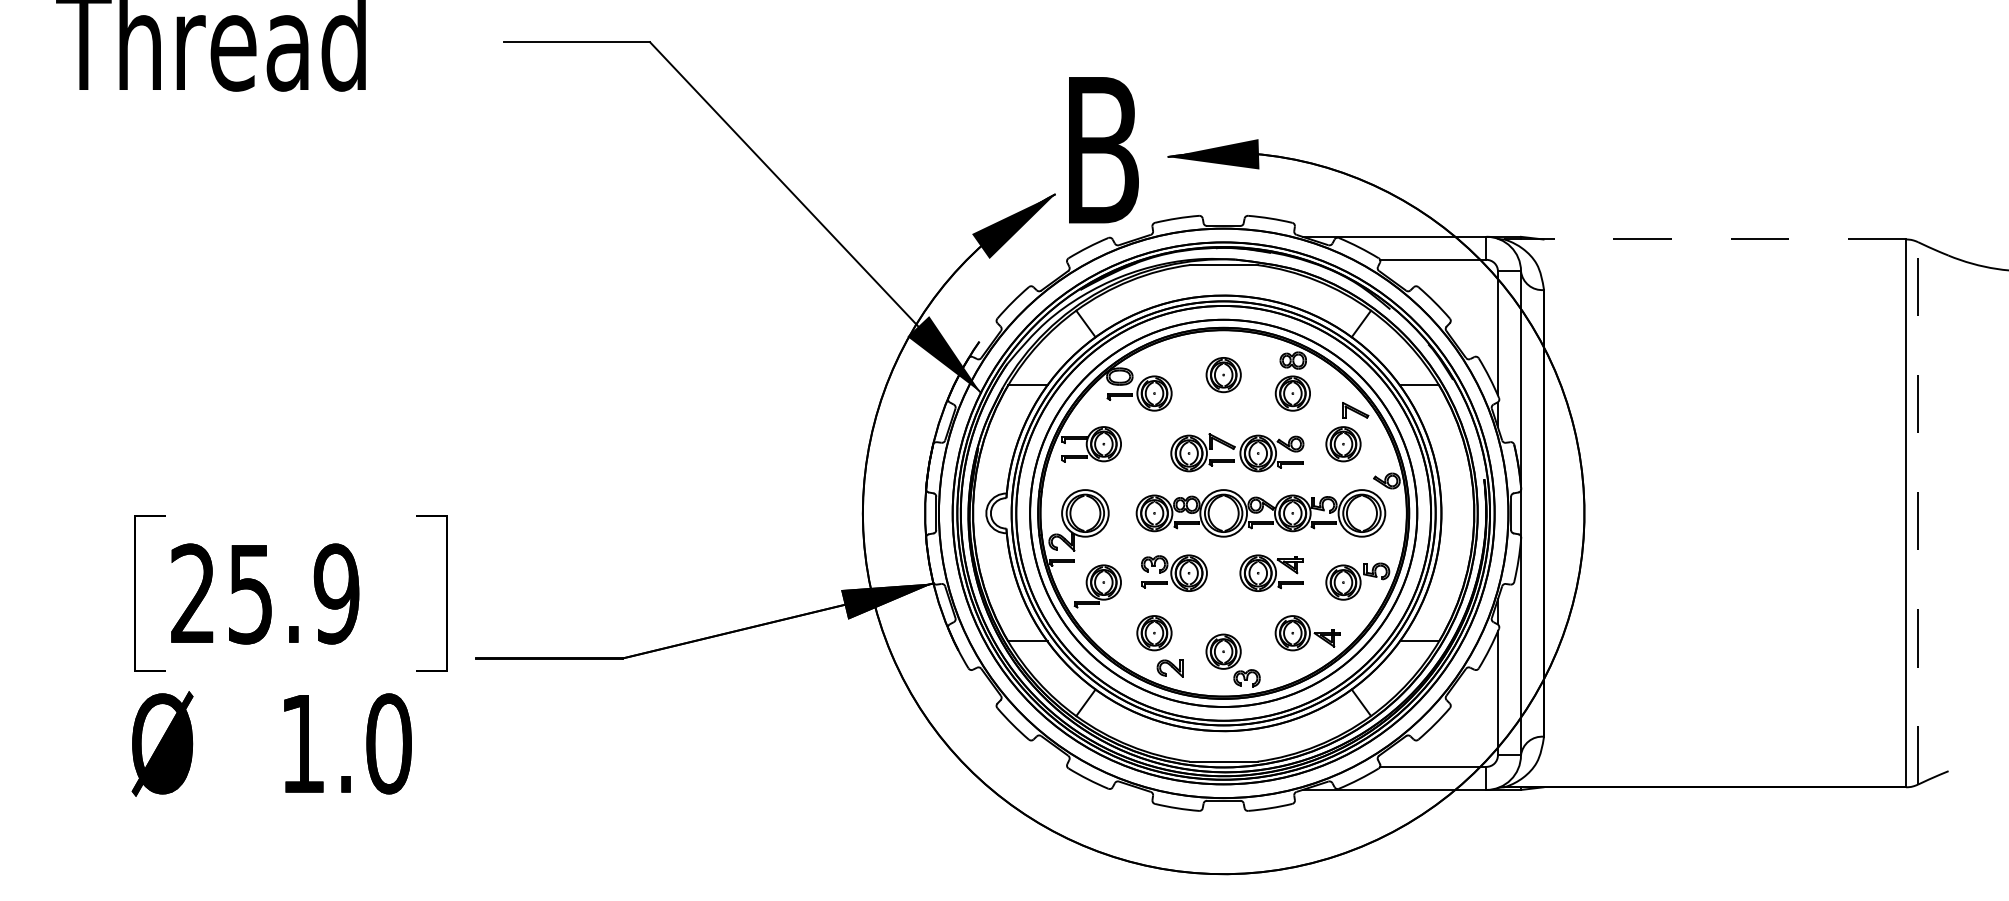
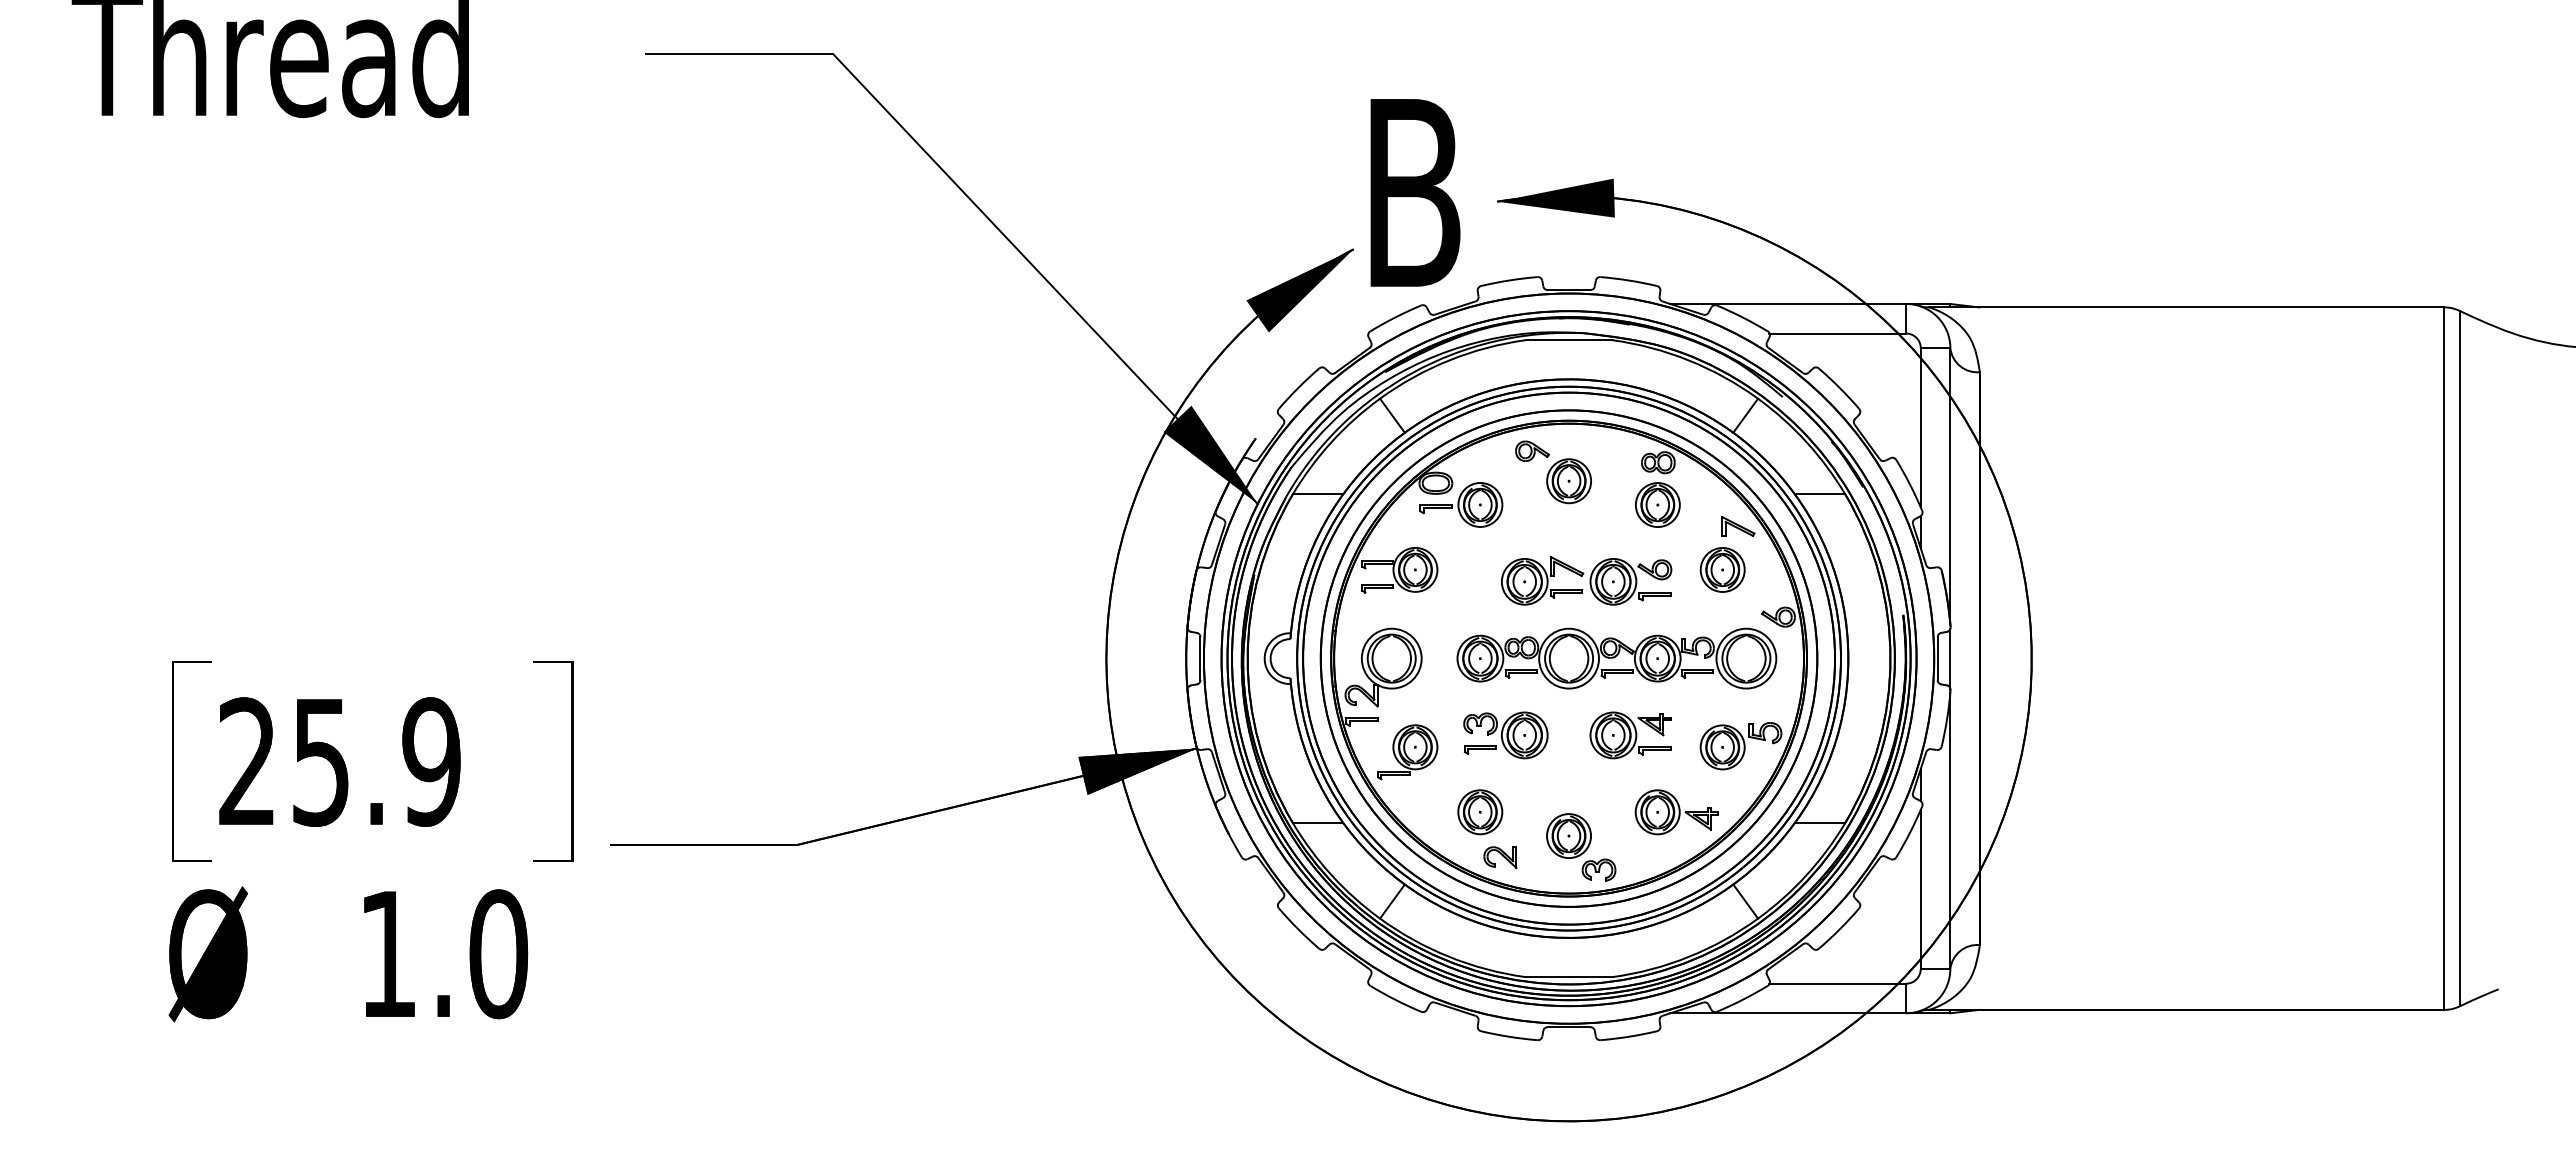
line: (1705, 239) -> (2186, 307), dashed -> solid
part: (1195, 351) -> (1532, 450), added
line: (1918, 513) -> (2459, 658), dashed -> solid

